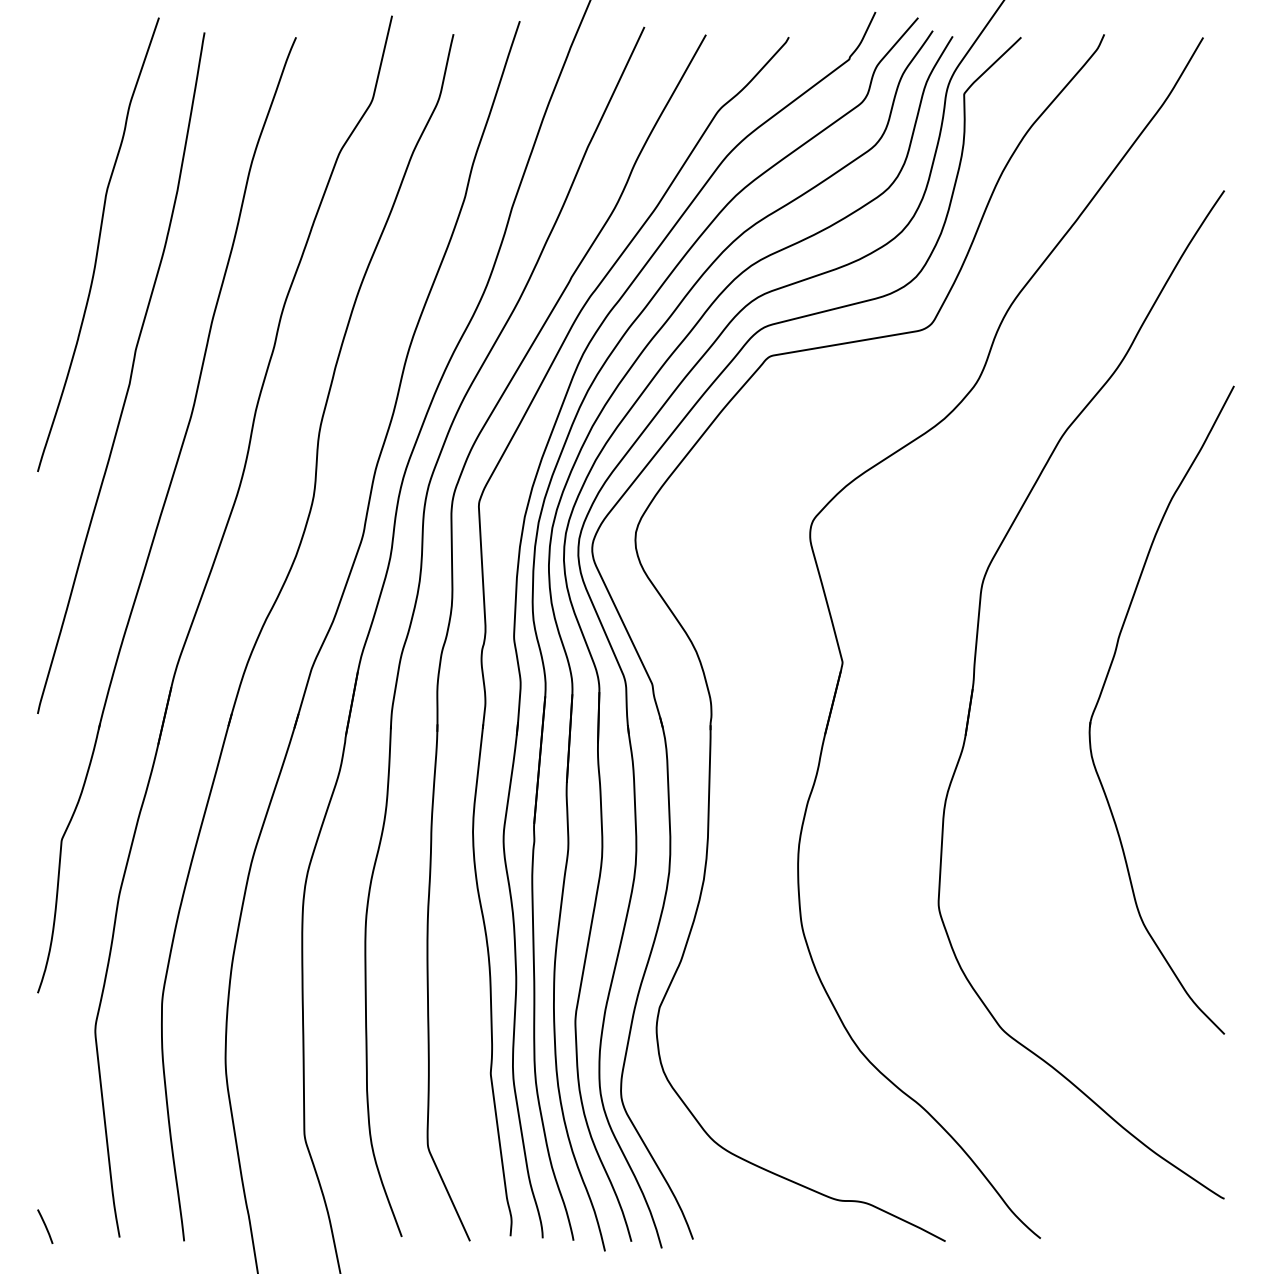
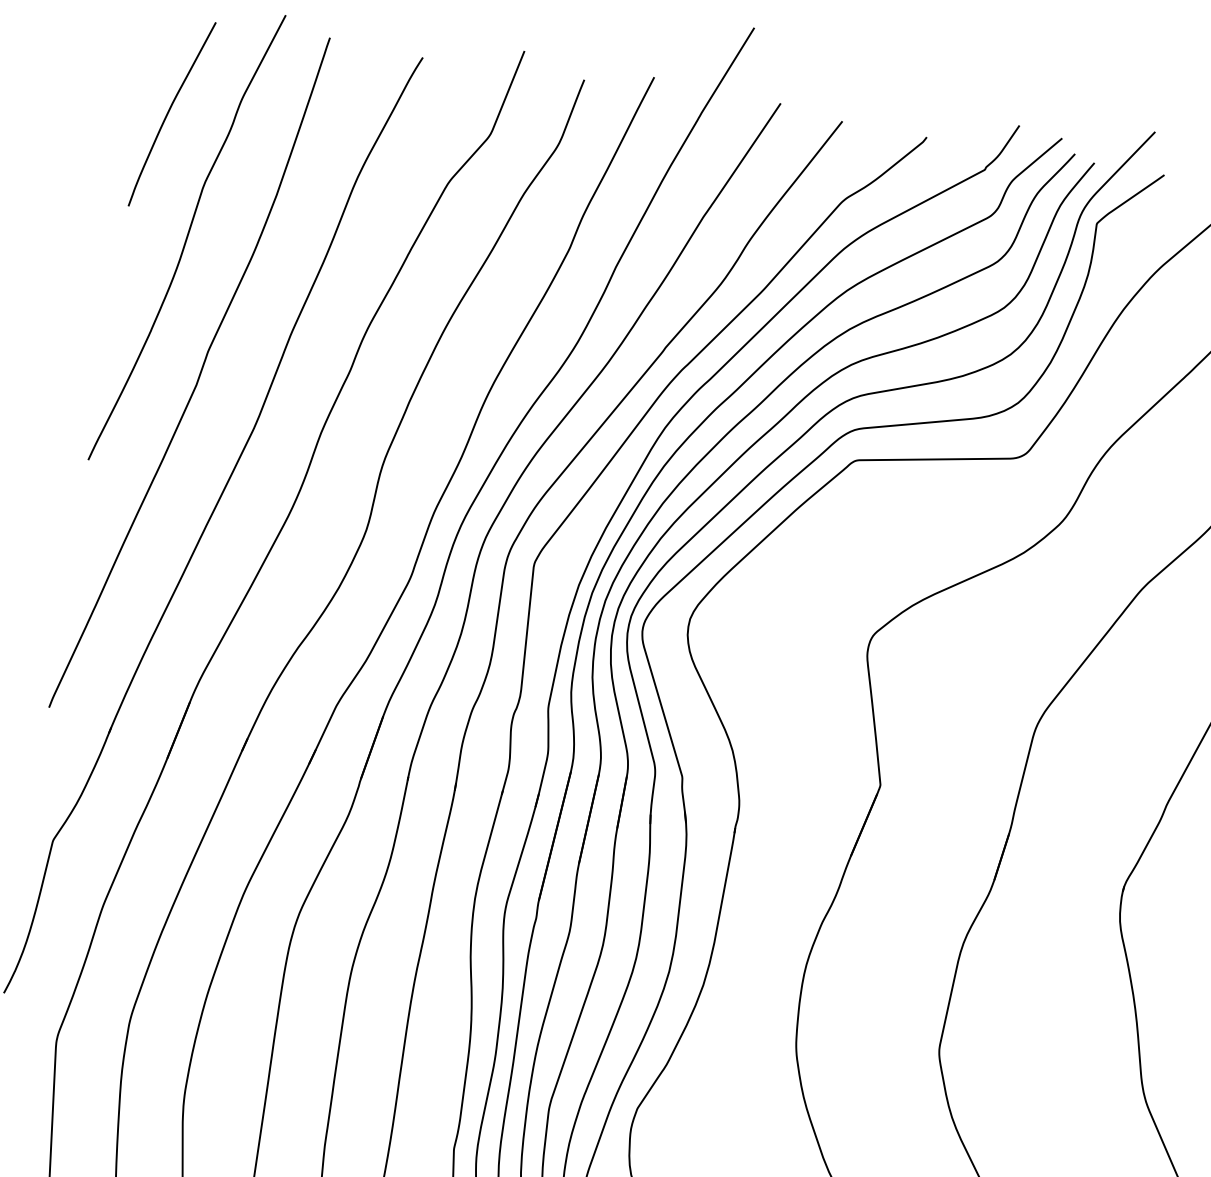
curve: (62, 129) -> (169, 113), added

